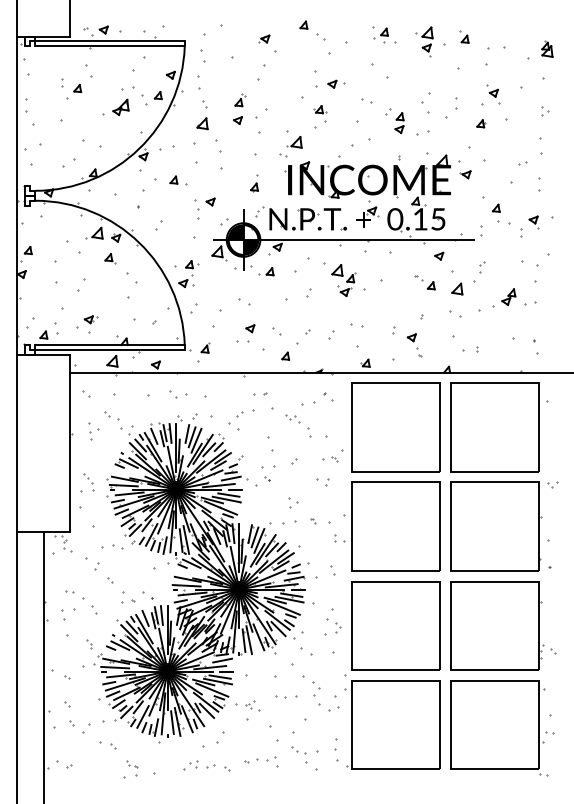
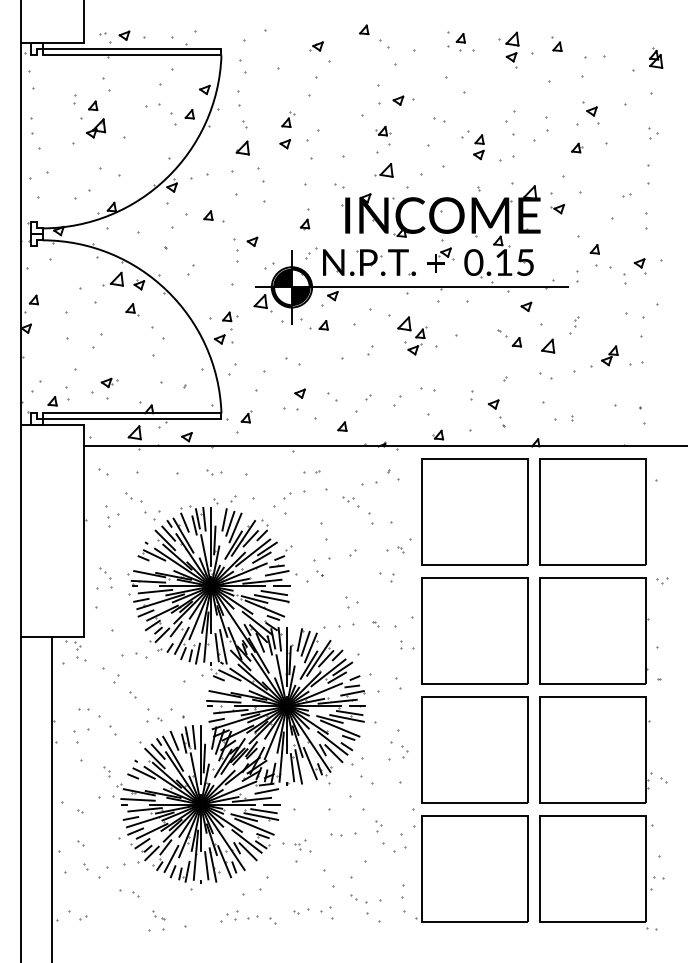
part: (121, 107) -> (96, 128), moved
part: (294, 142) -> (383, 170), moved
part: (479, 271) -> (574, 325), size x0.71
part: (178, 394) -> (214, 472), size x0.71
part: (315, 689) -> (378, 826), size x0.62

